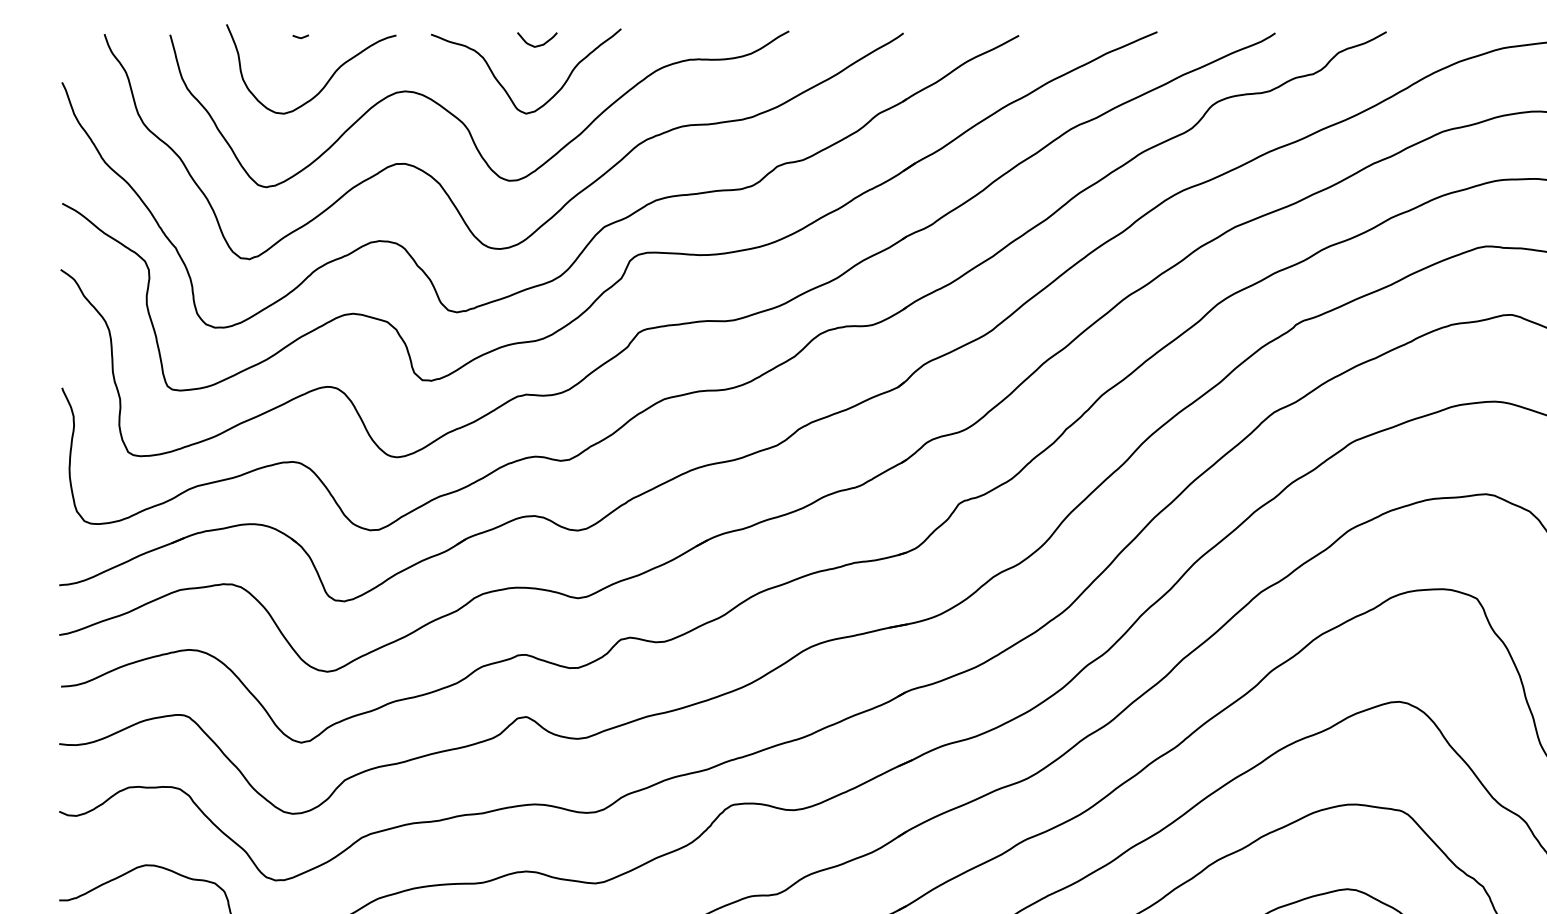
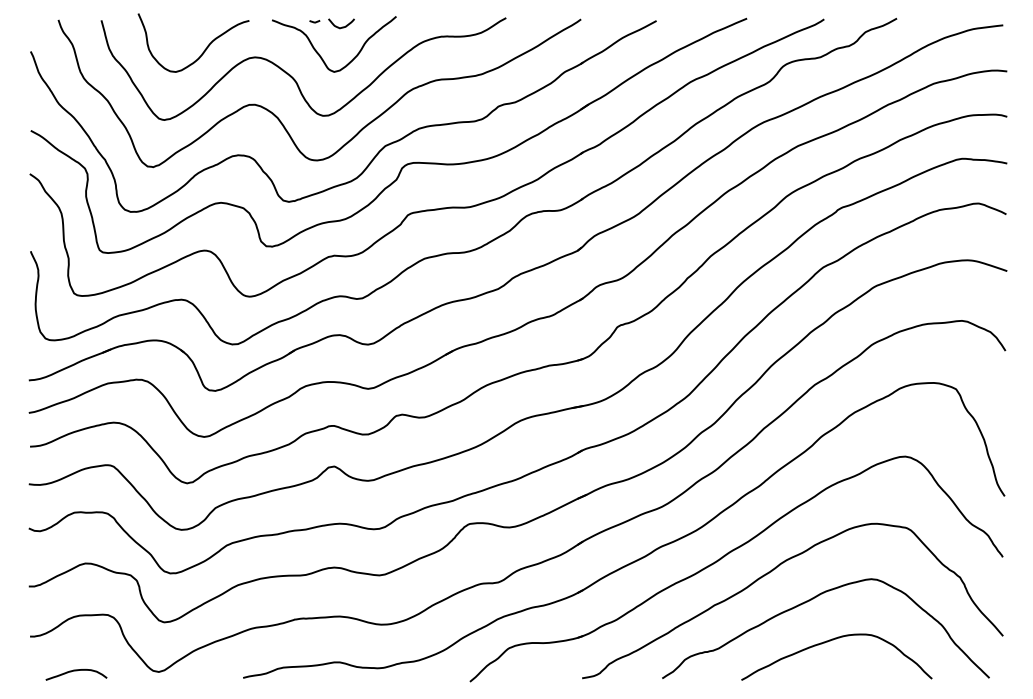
curve: (300, 36) -> (314, 21), moved

